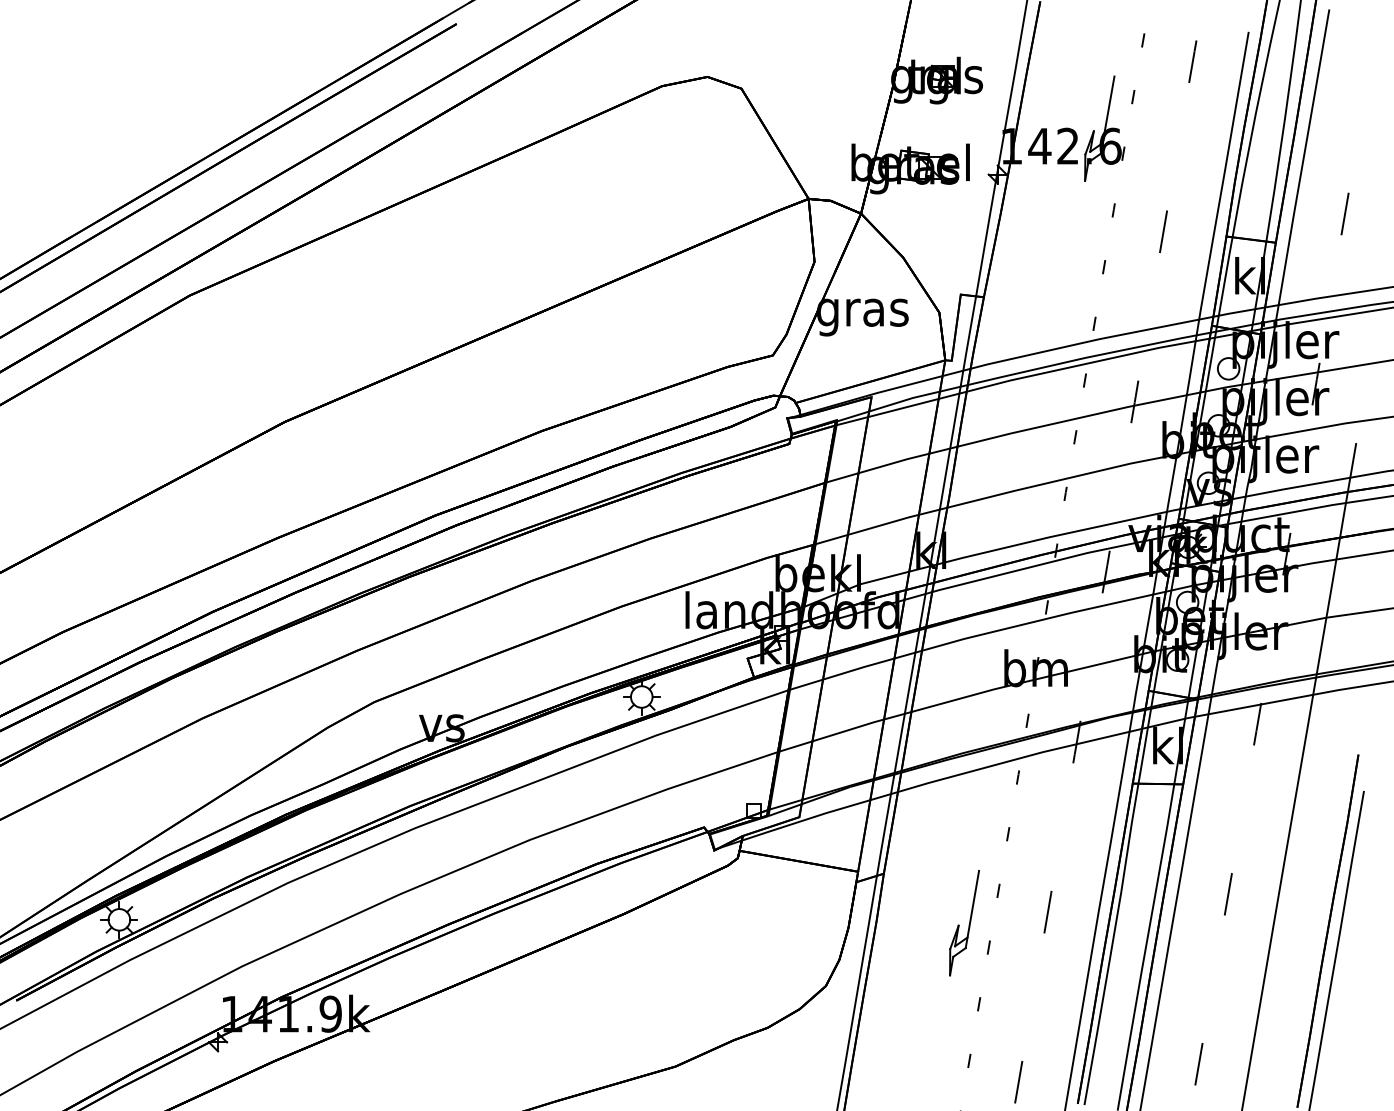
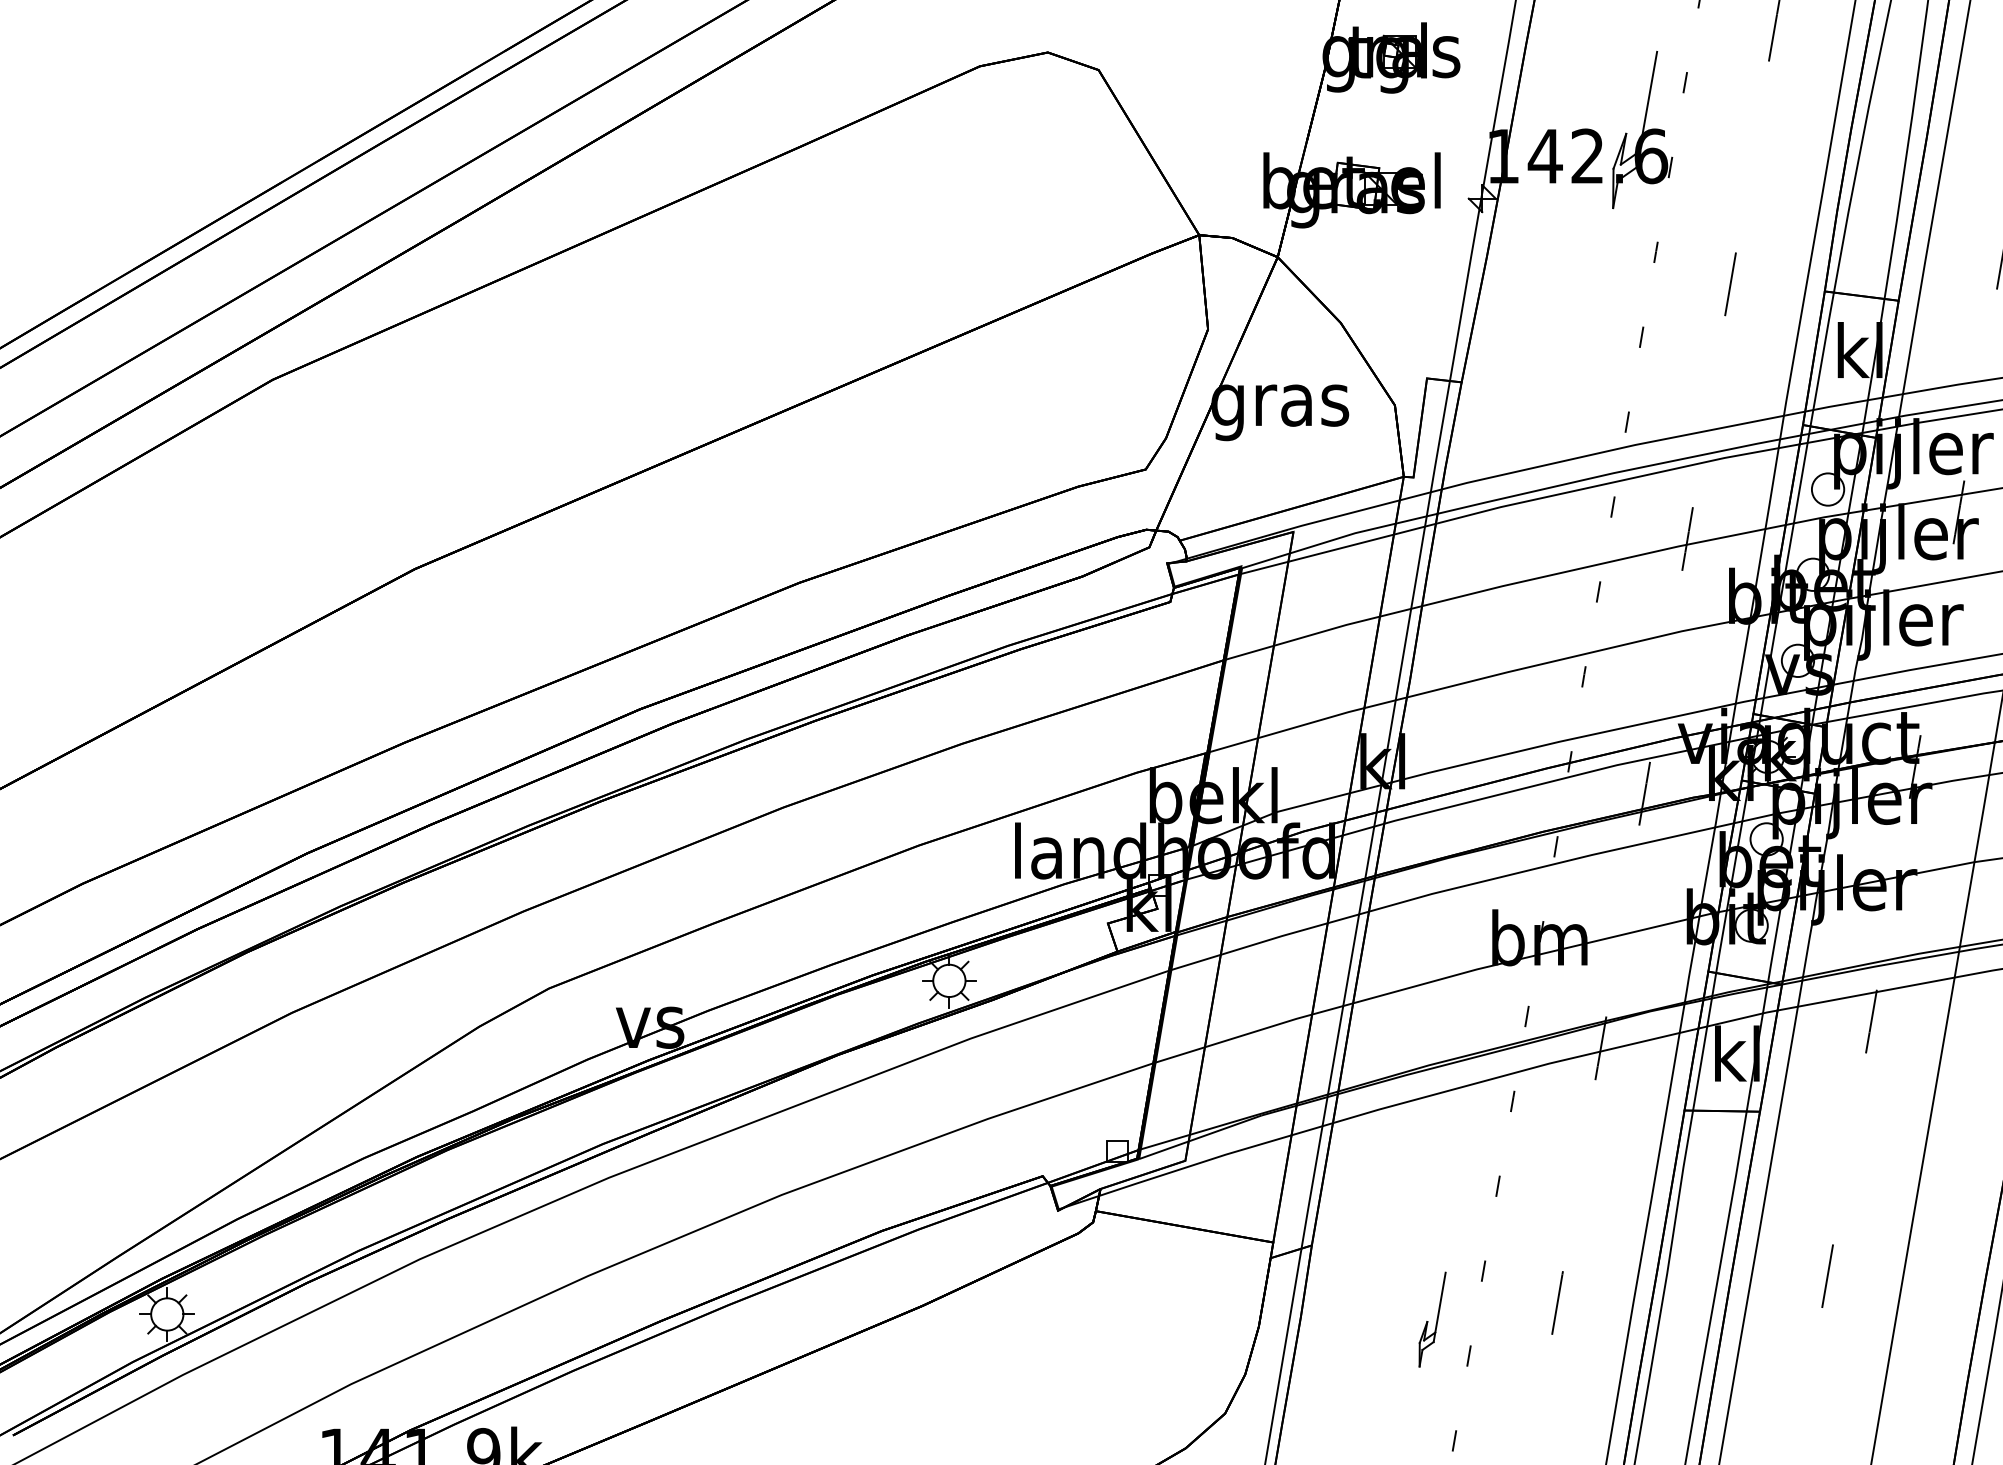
part: (964, 923) -> (1432, 1319), size x0.6

